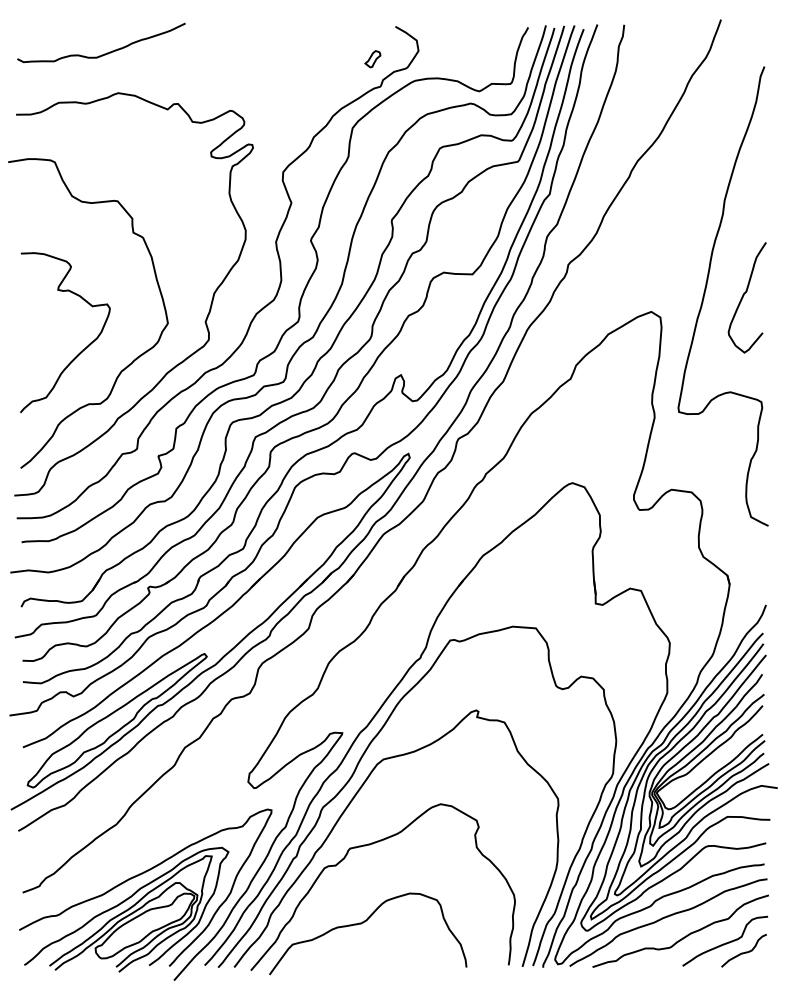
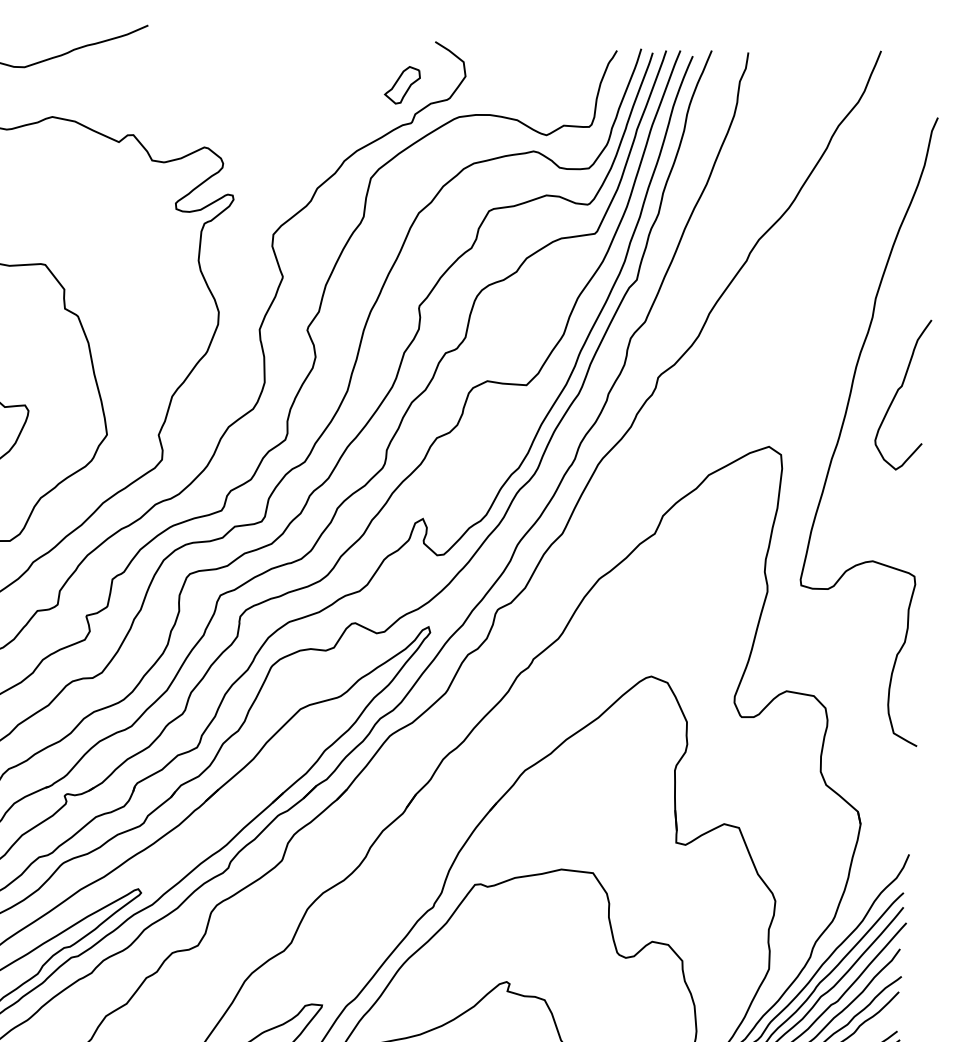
part: (372, 58) -> (402, 84), size x1.67
curve: (744, 295) -> (899, 391), moved

